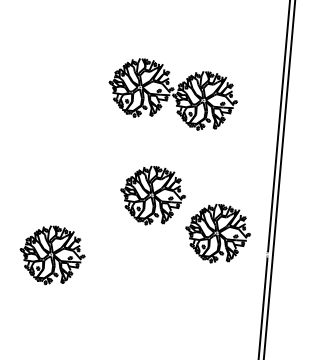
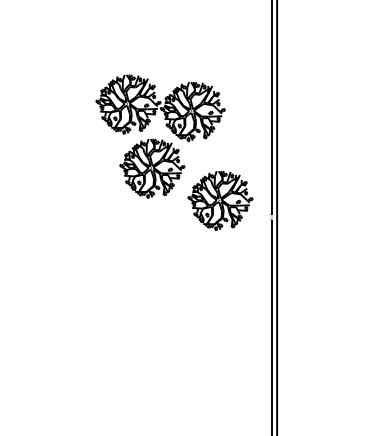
part: (172, 94) -> (160, 107), moved
part: (52, 255) -> (57, 236), removed

